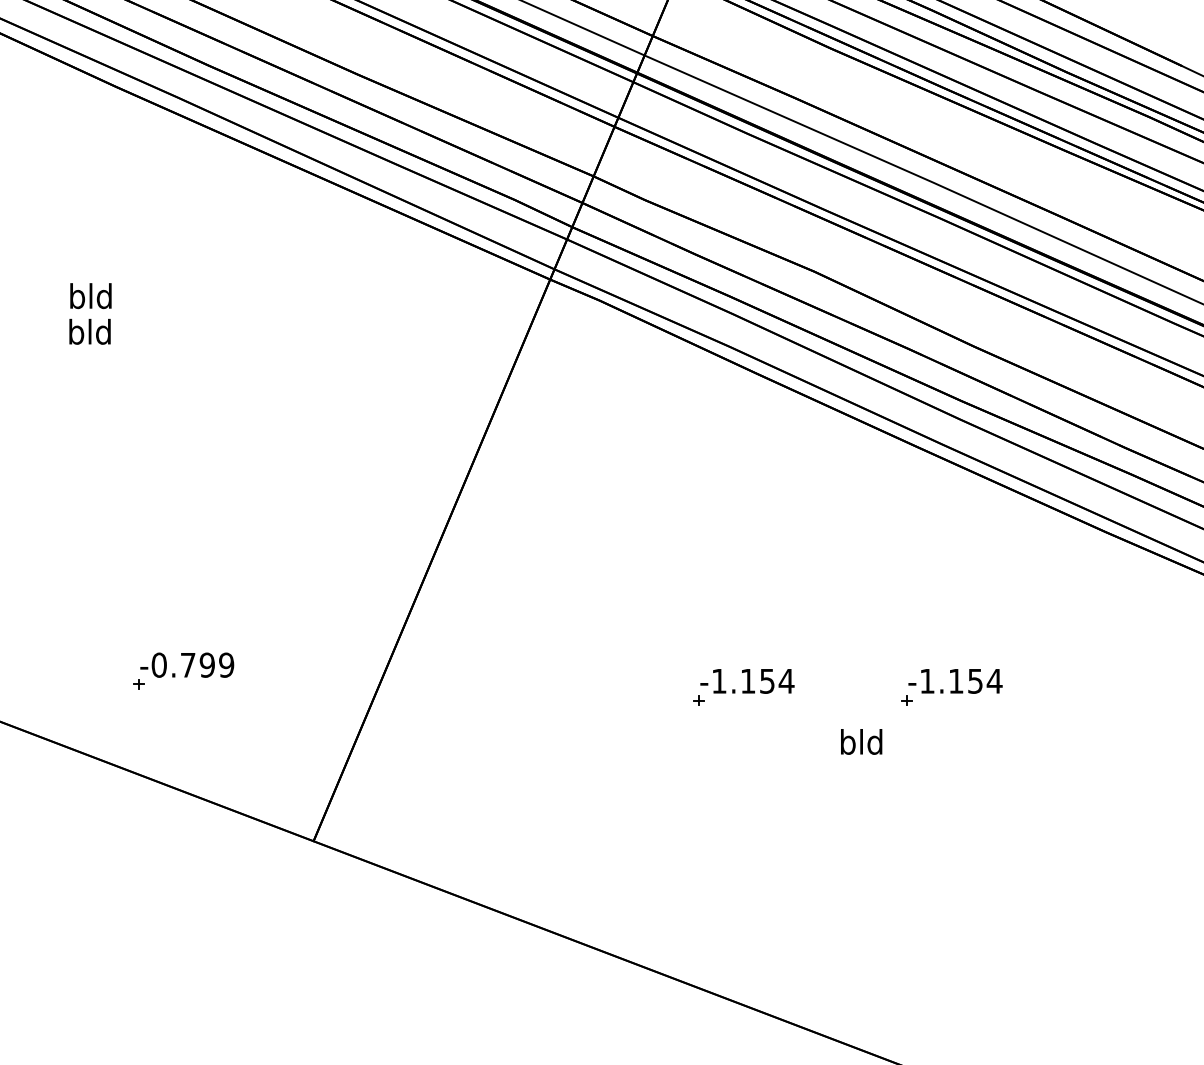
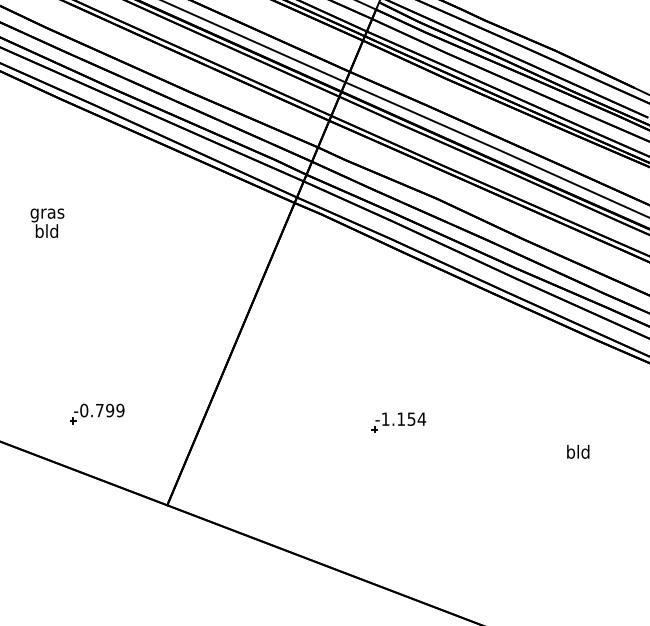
text: (91, 299) -> (47, 213), bld -> gras
part: (951, 687) -> (510, 422), removed
text: (862, 741) -> (578, 451), moved

